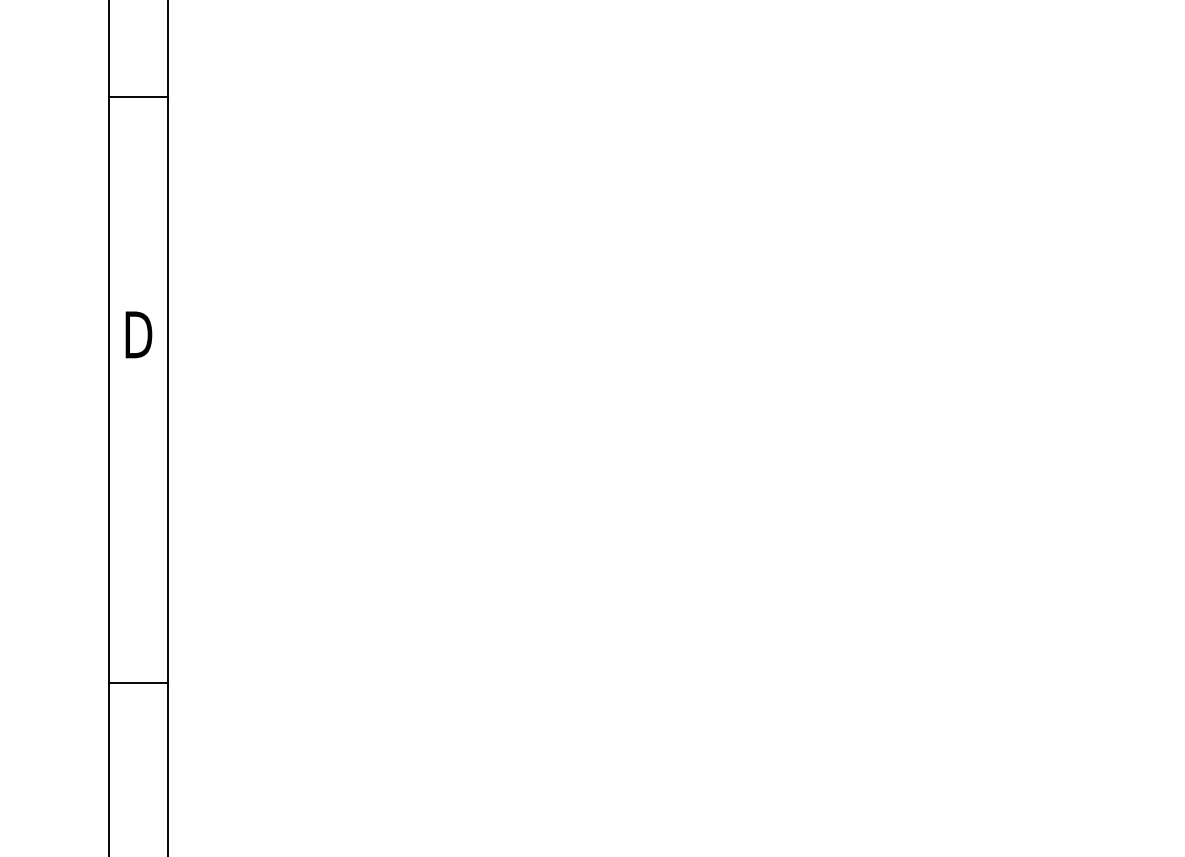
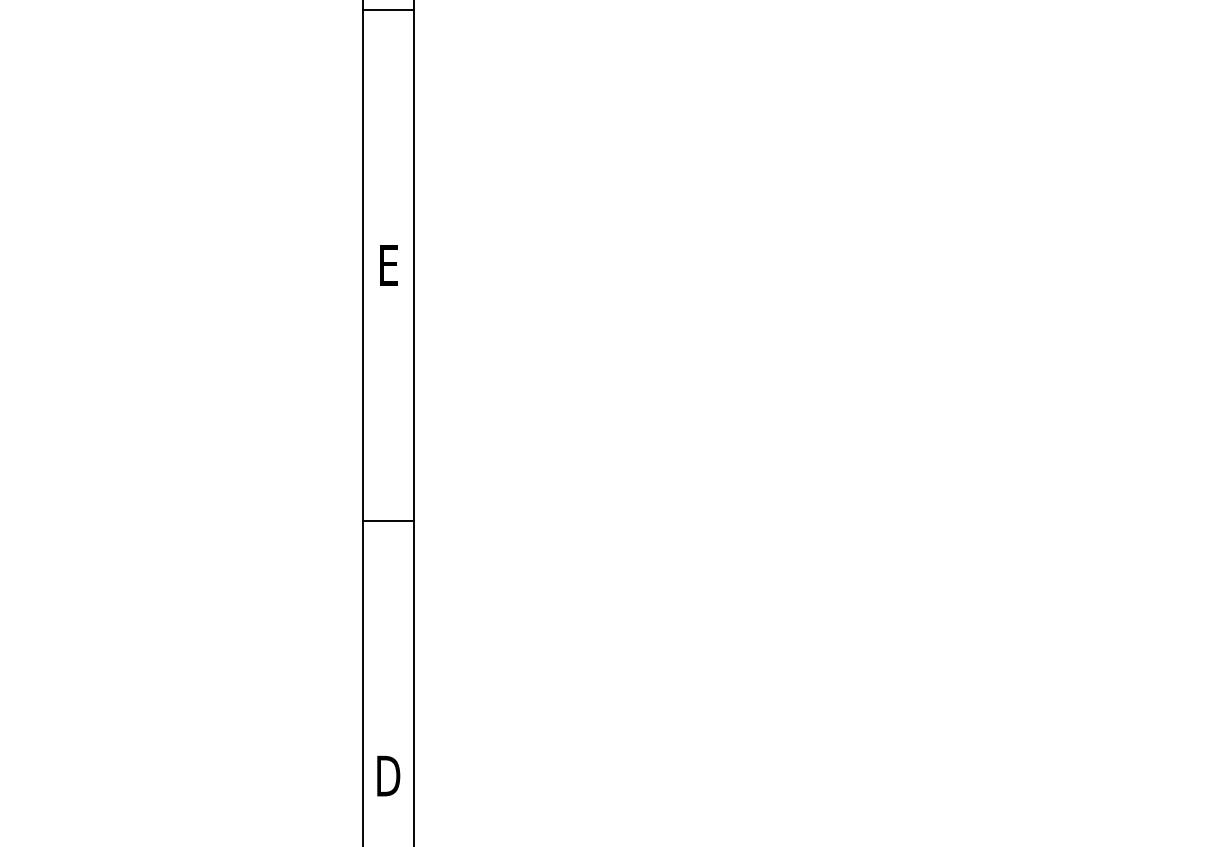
line: (138, 97) -> (388, 10), moved
text: (138, 334) -> (388, 265), D -> E
line: (138, 683) -> (388, 520), moved

